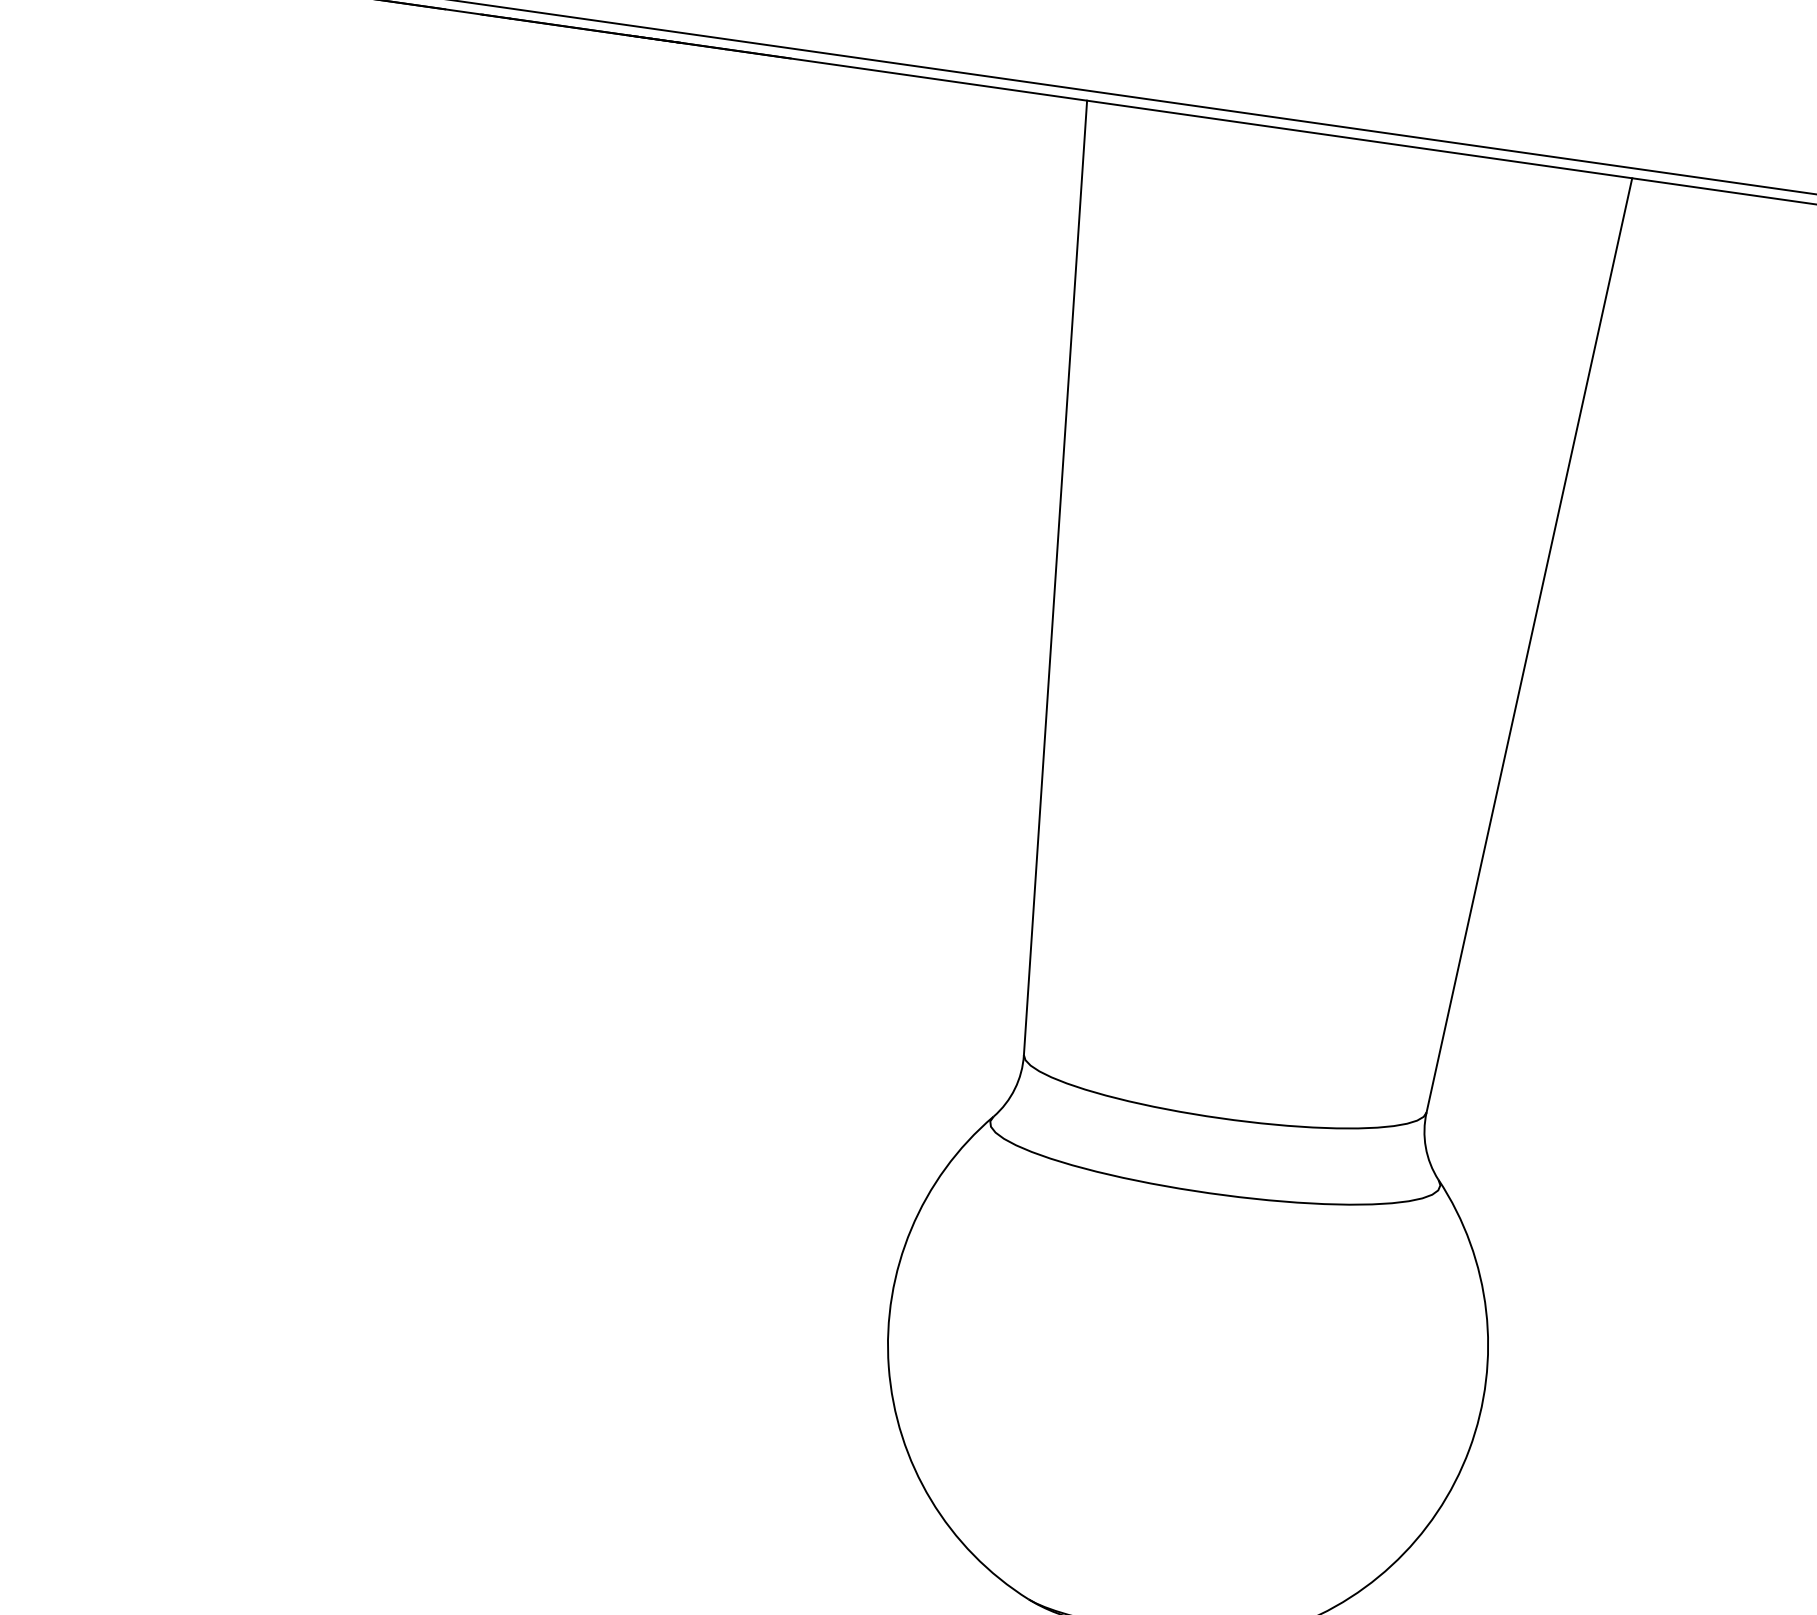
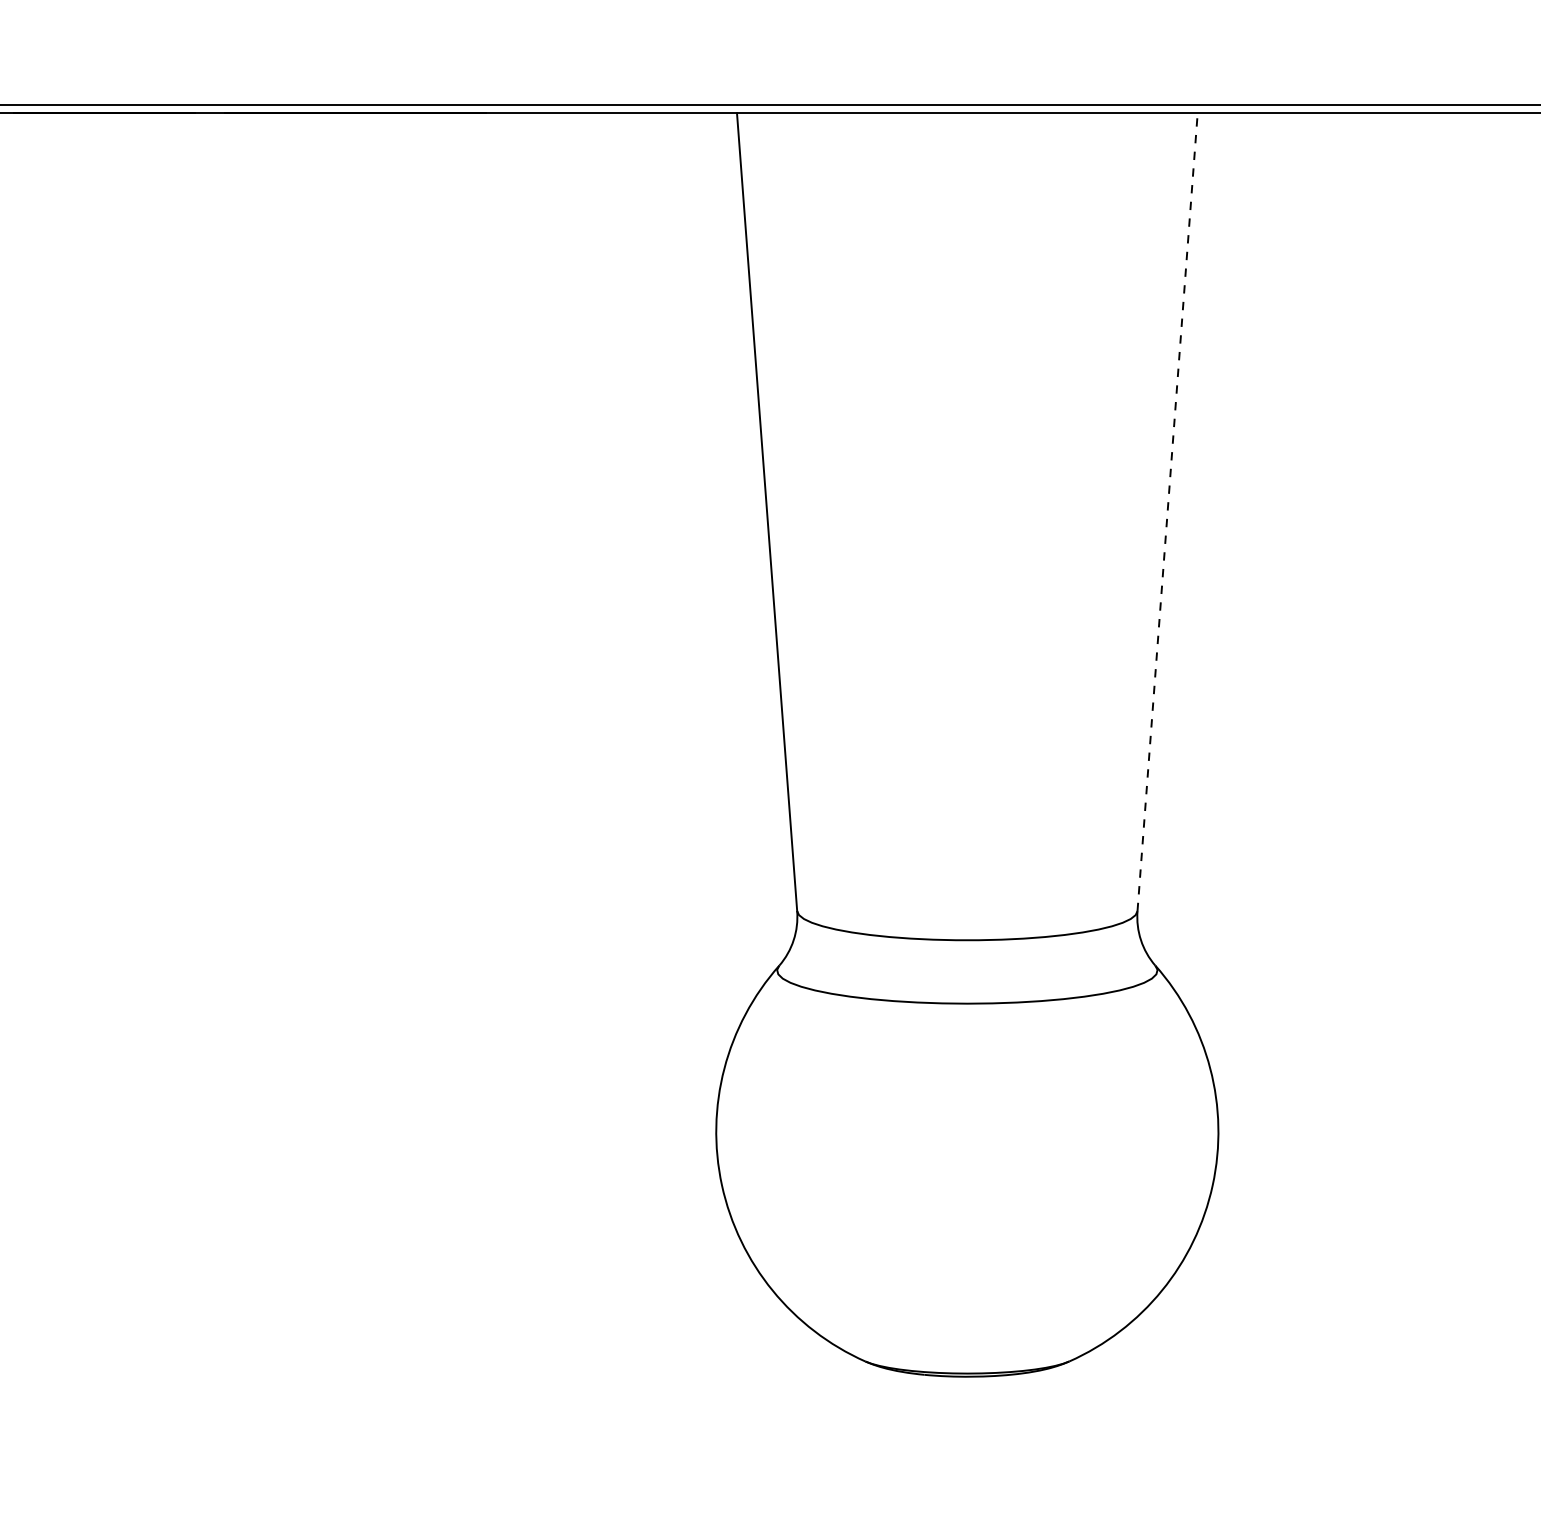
line: (1529, 644) -> (1167, 511), solid -> dashed

